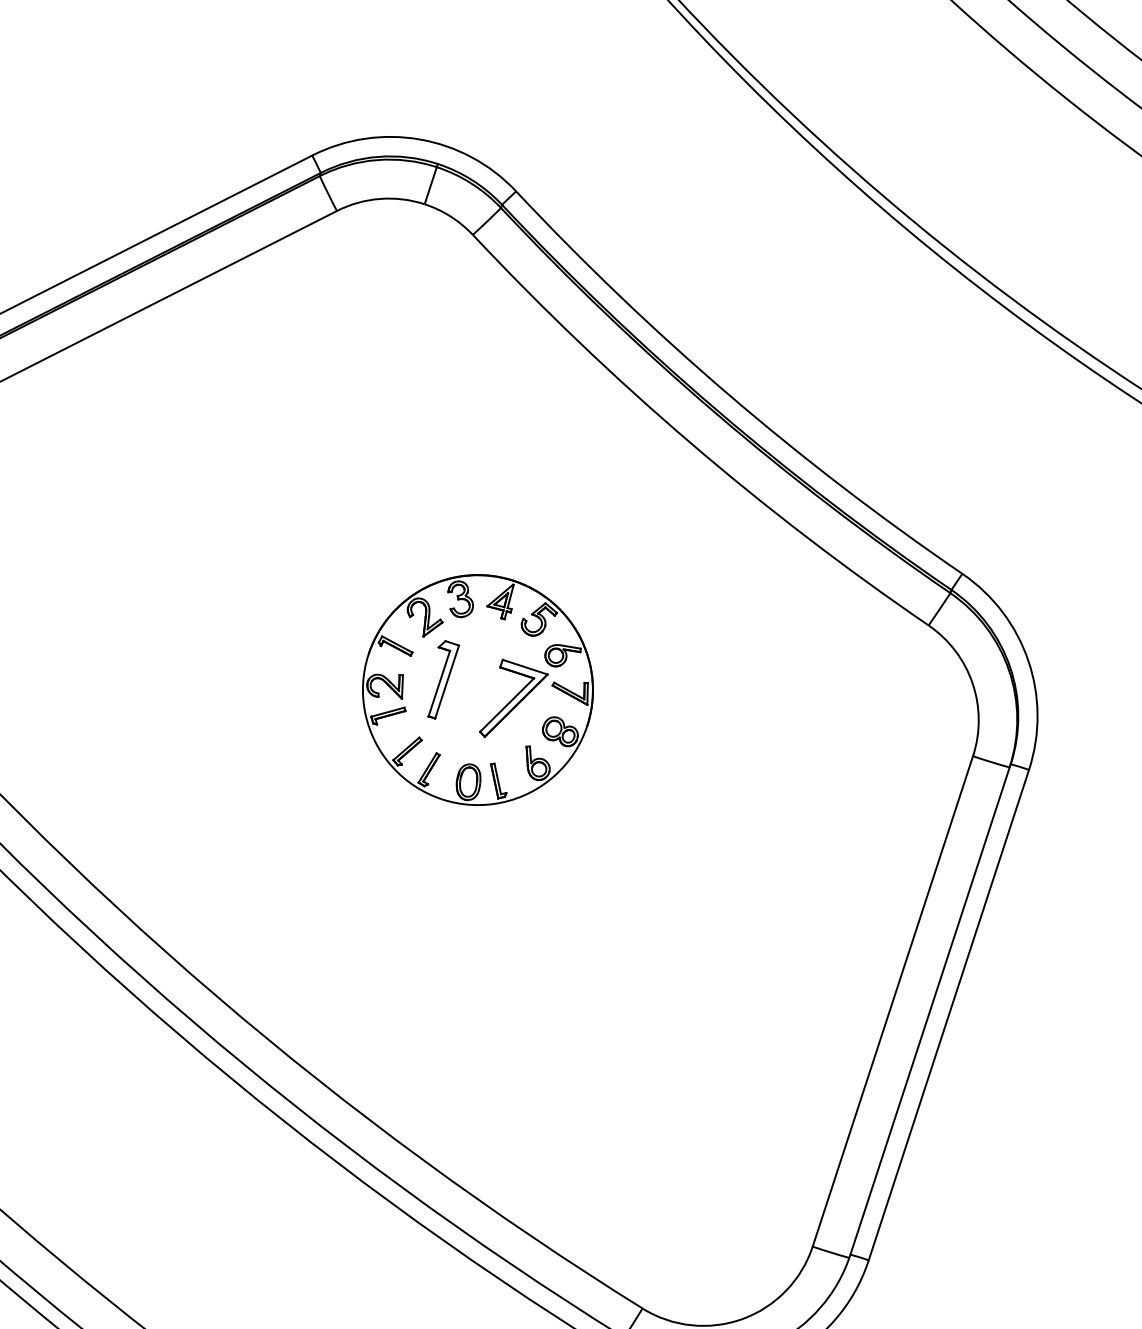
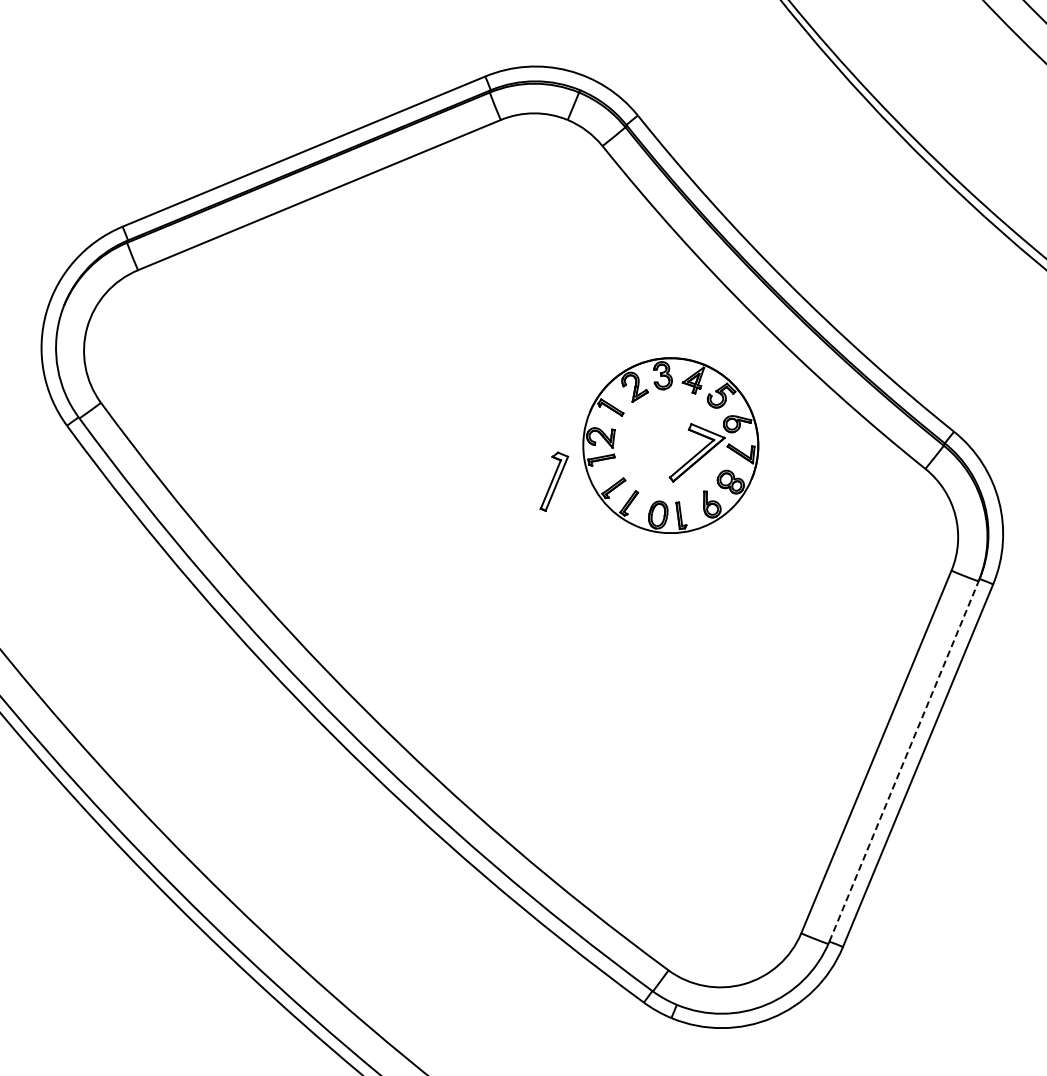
part: (477, 689) -> (670, 445), moved
line: (930, 1008) -> (904, 759), solid -> dashed

